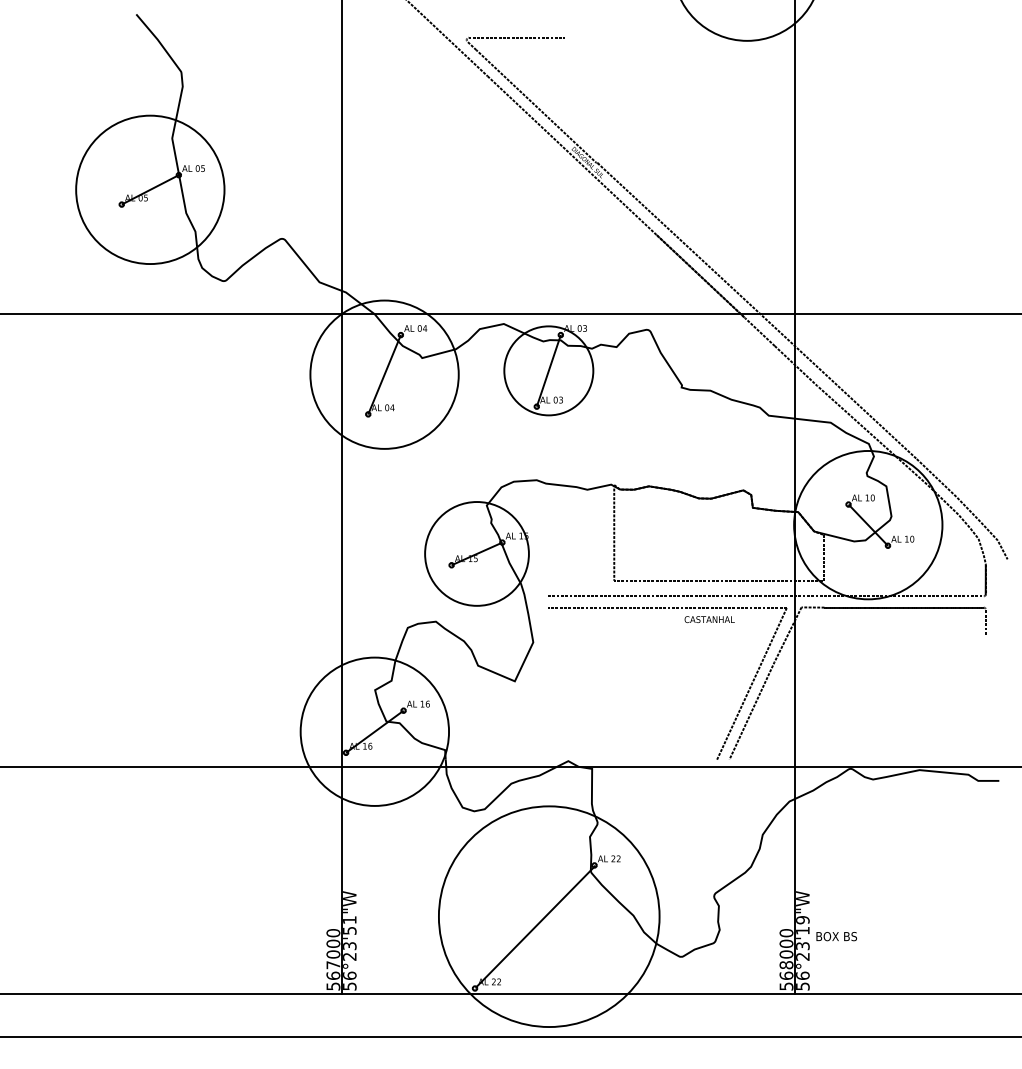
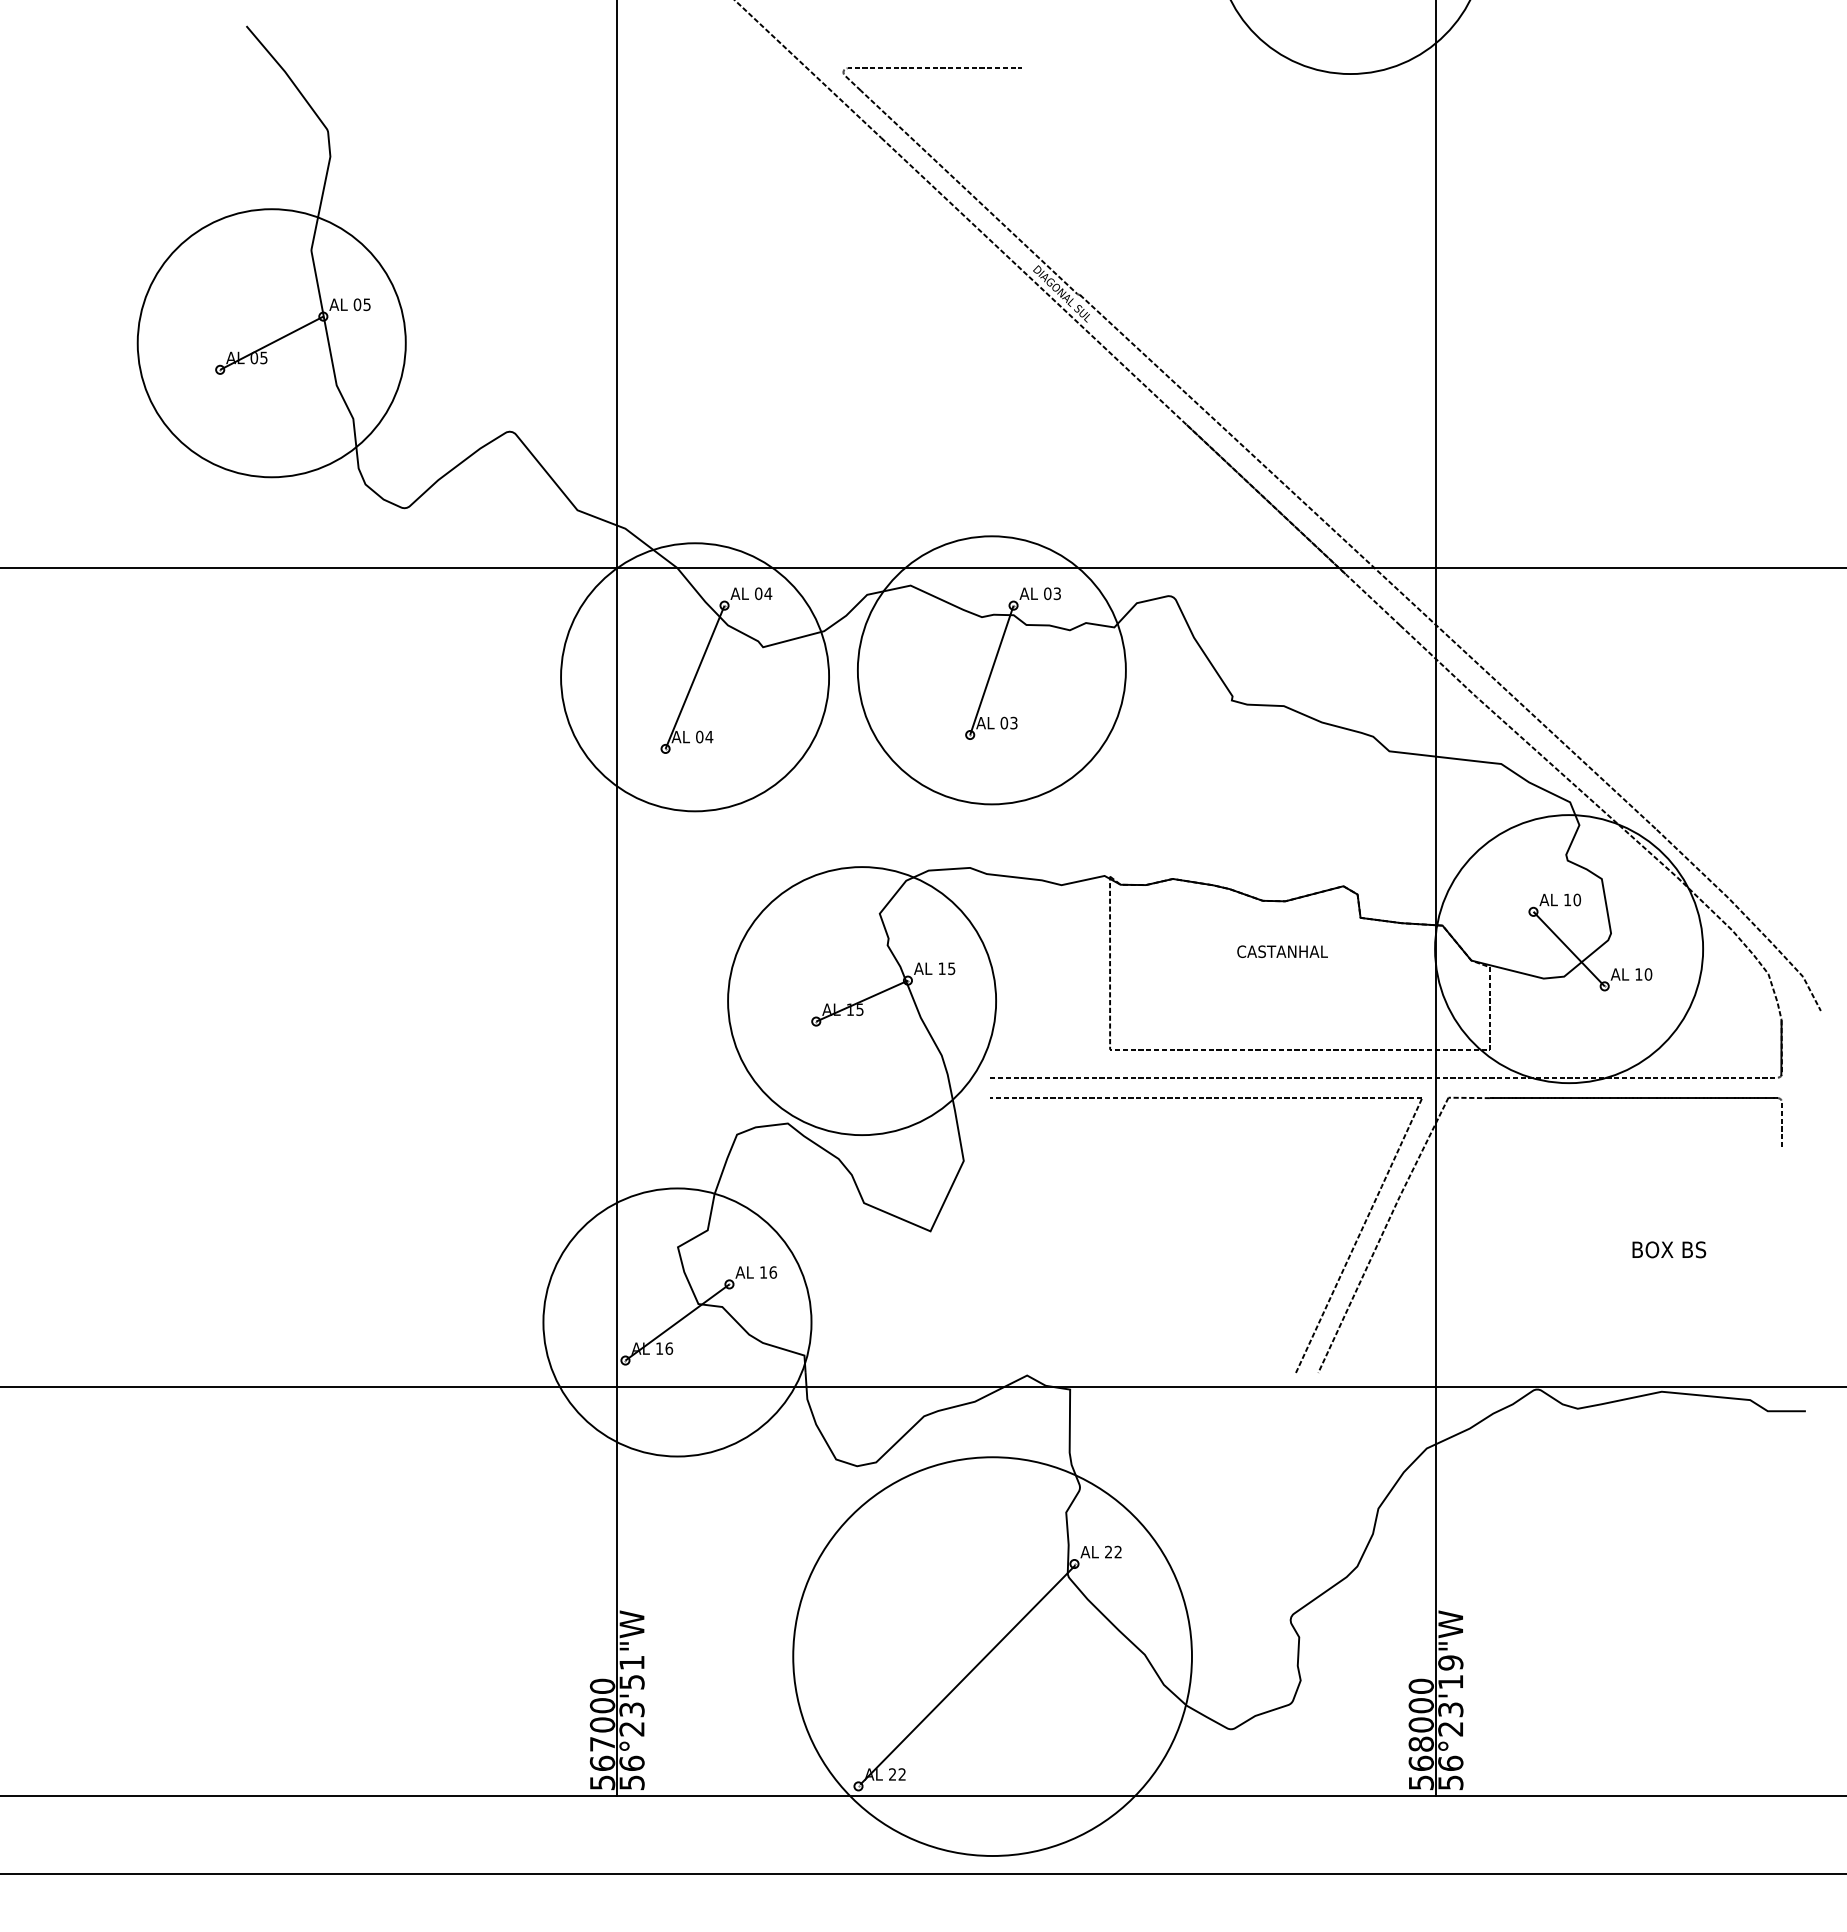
circle: (548, 370) -> (991, 669), size x1.67
circle: (476, 553) -> (861, 1000), size x1.43
text: (709, 619) -> (1282, 951), moved
text: (836, 936) -> (1668, 1249), moved

